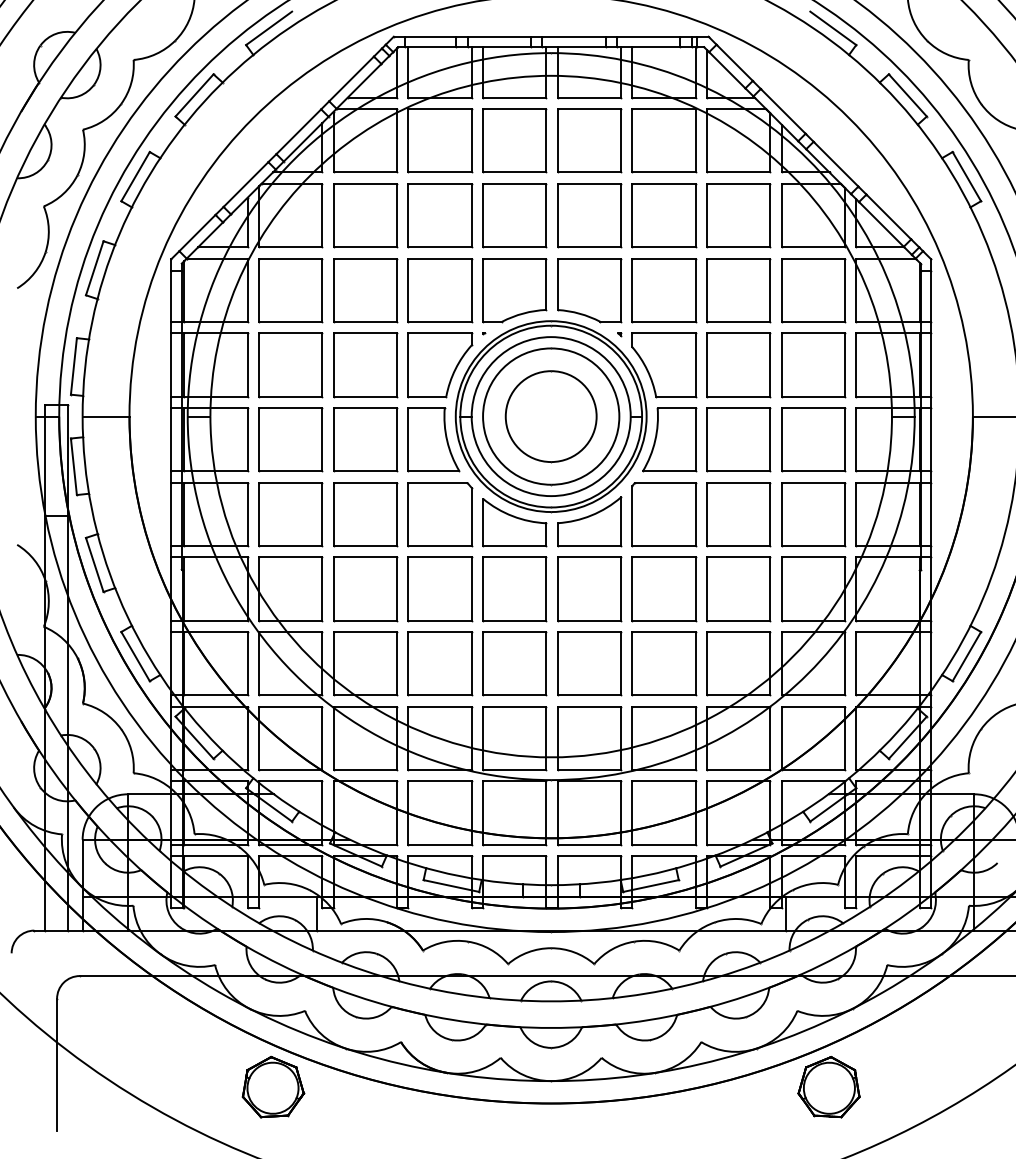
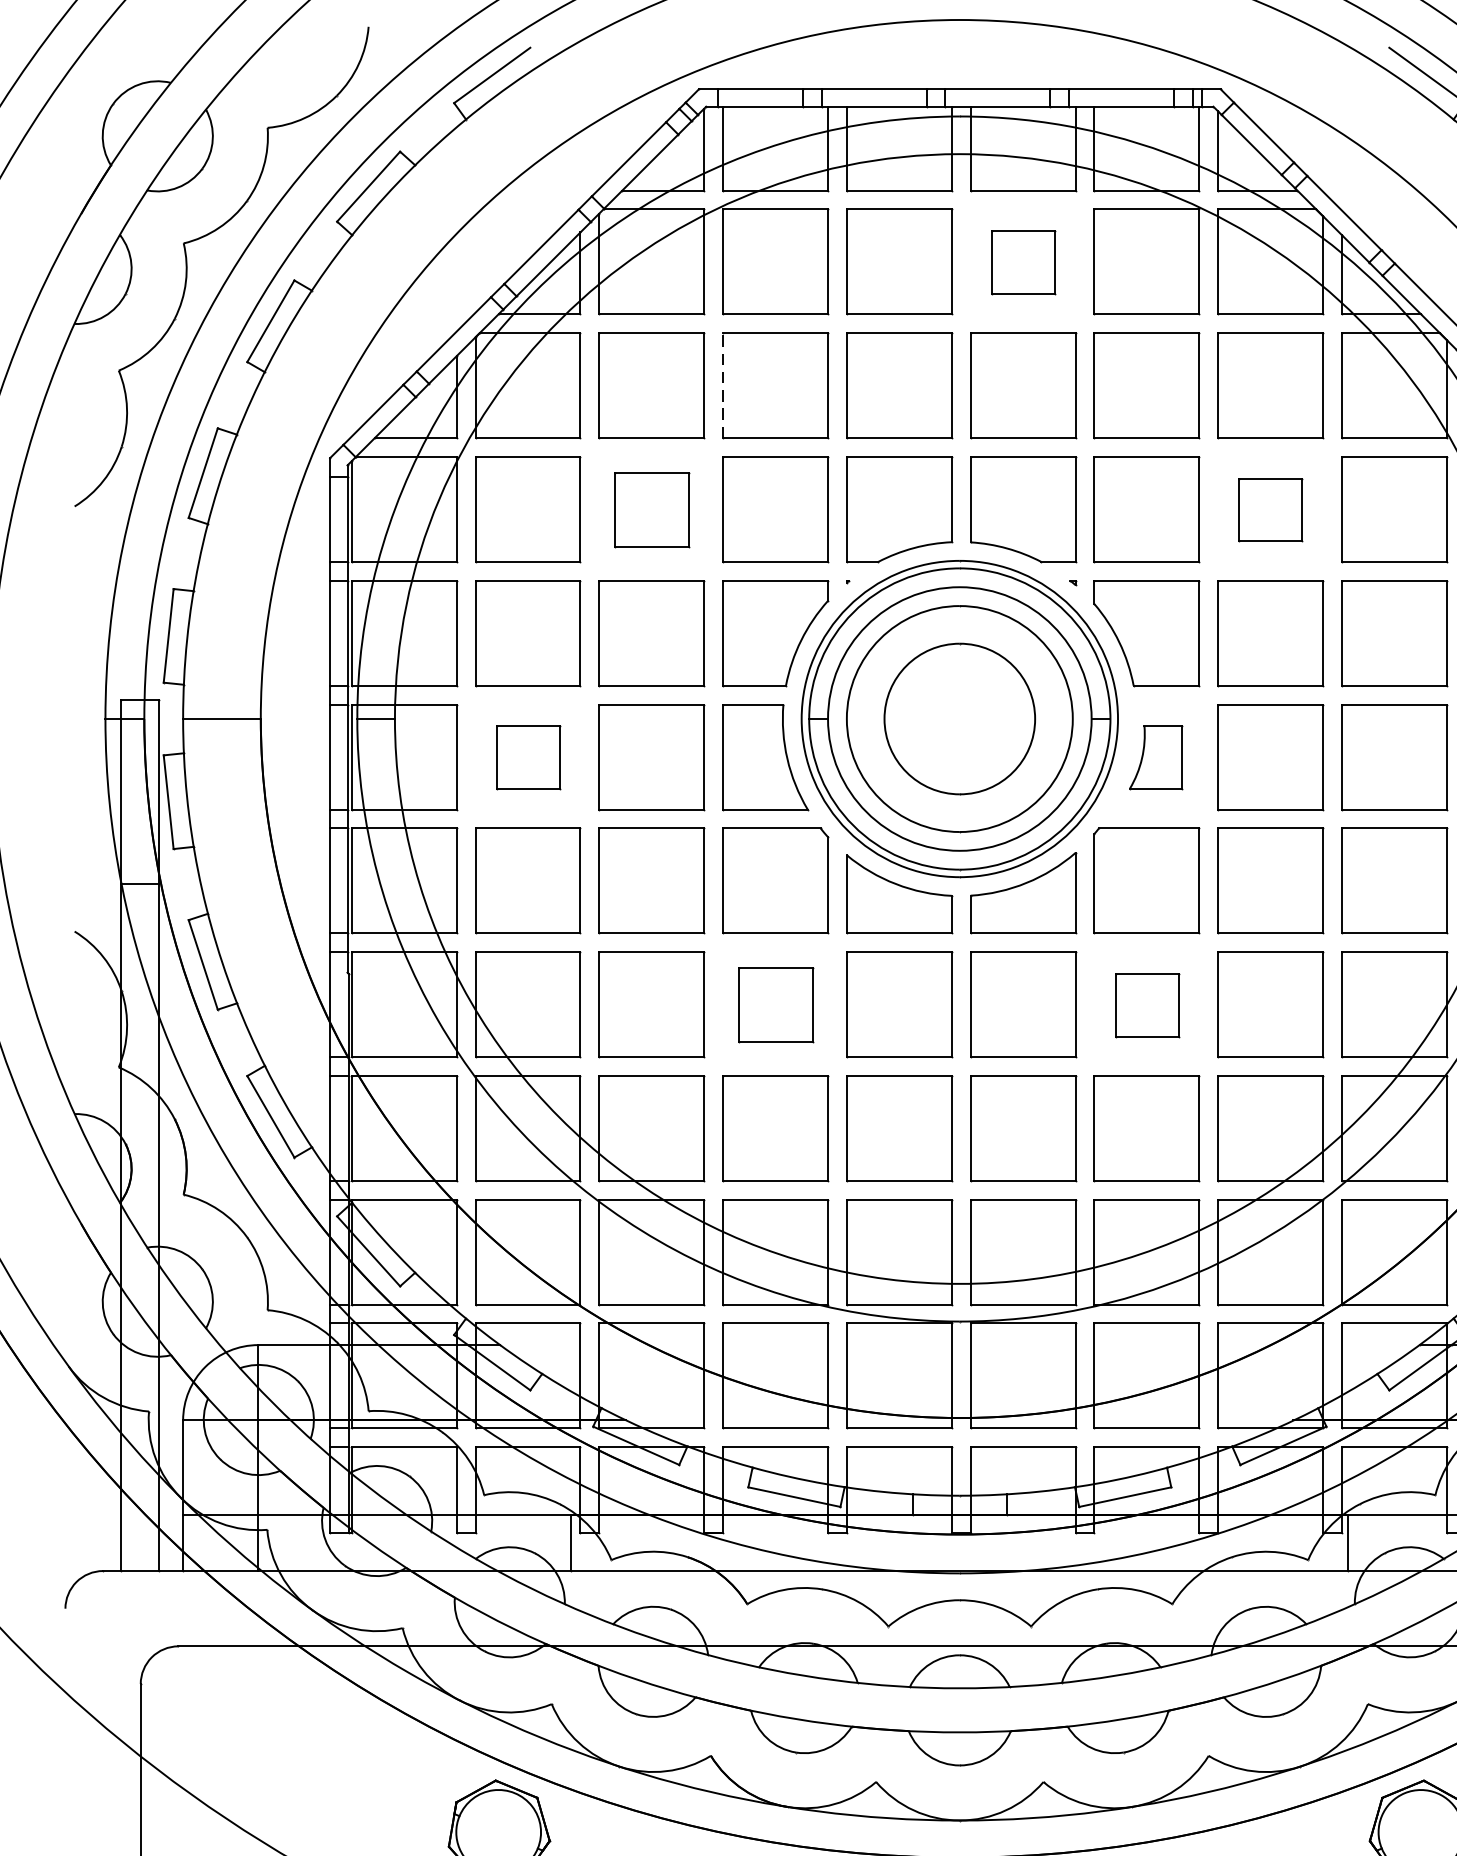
part: (589, 140) -> (1023, 261), size x0.6
line: (408, 215) -> (723, 385), solid -> dashed
part: (365, 290) -> (652, 509), size x0.7
part: (738, 290) -> (1270, 509), size x0.6
part: (290, 439) -> (527, 756), size x0.6
part: (669, 439) -> (1155, 756), size x0.6
part: (440, 589) -> (776, 1005), size x0.7
part: (664, 589) -> (1147, 1005), size x0.6

